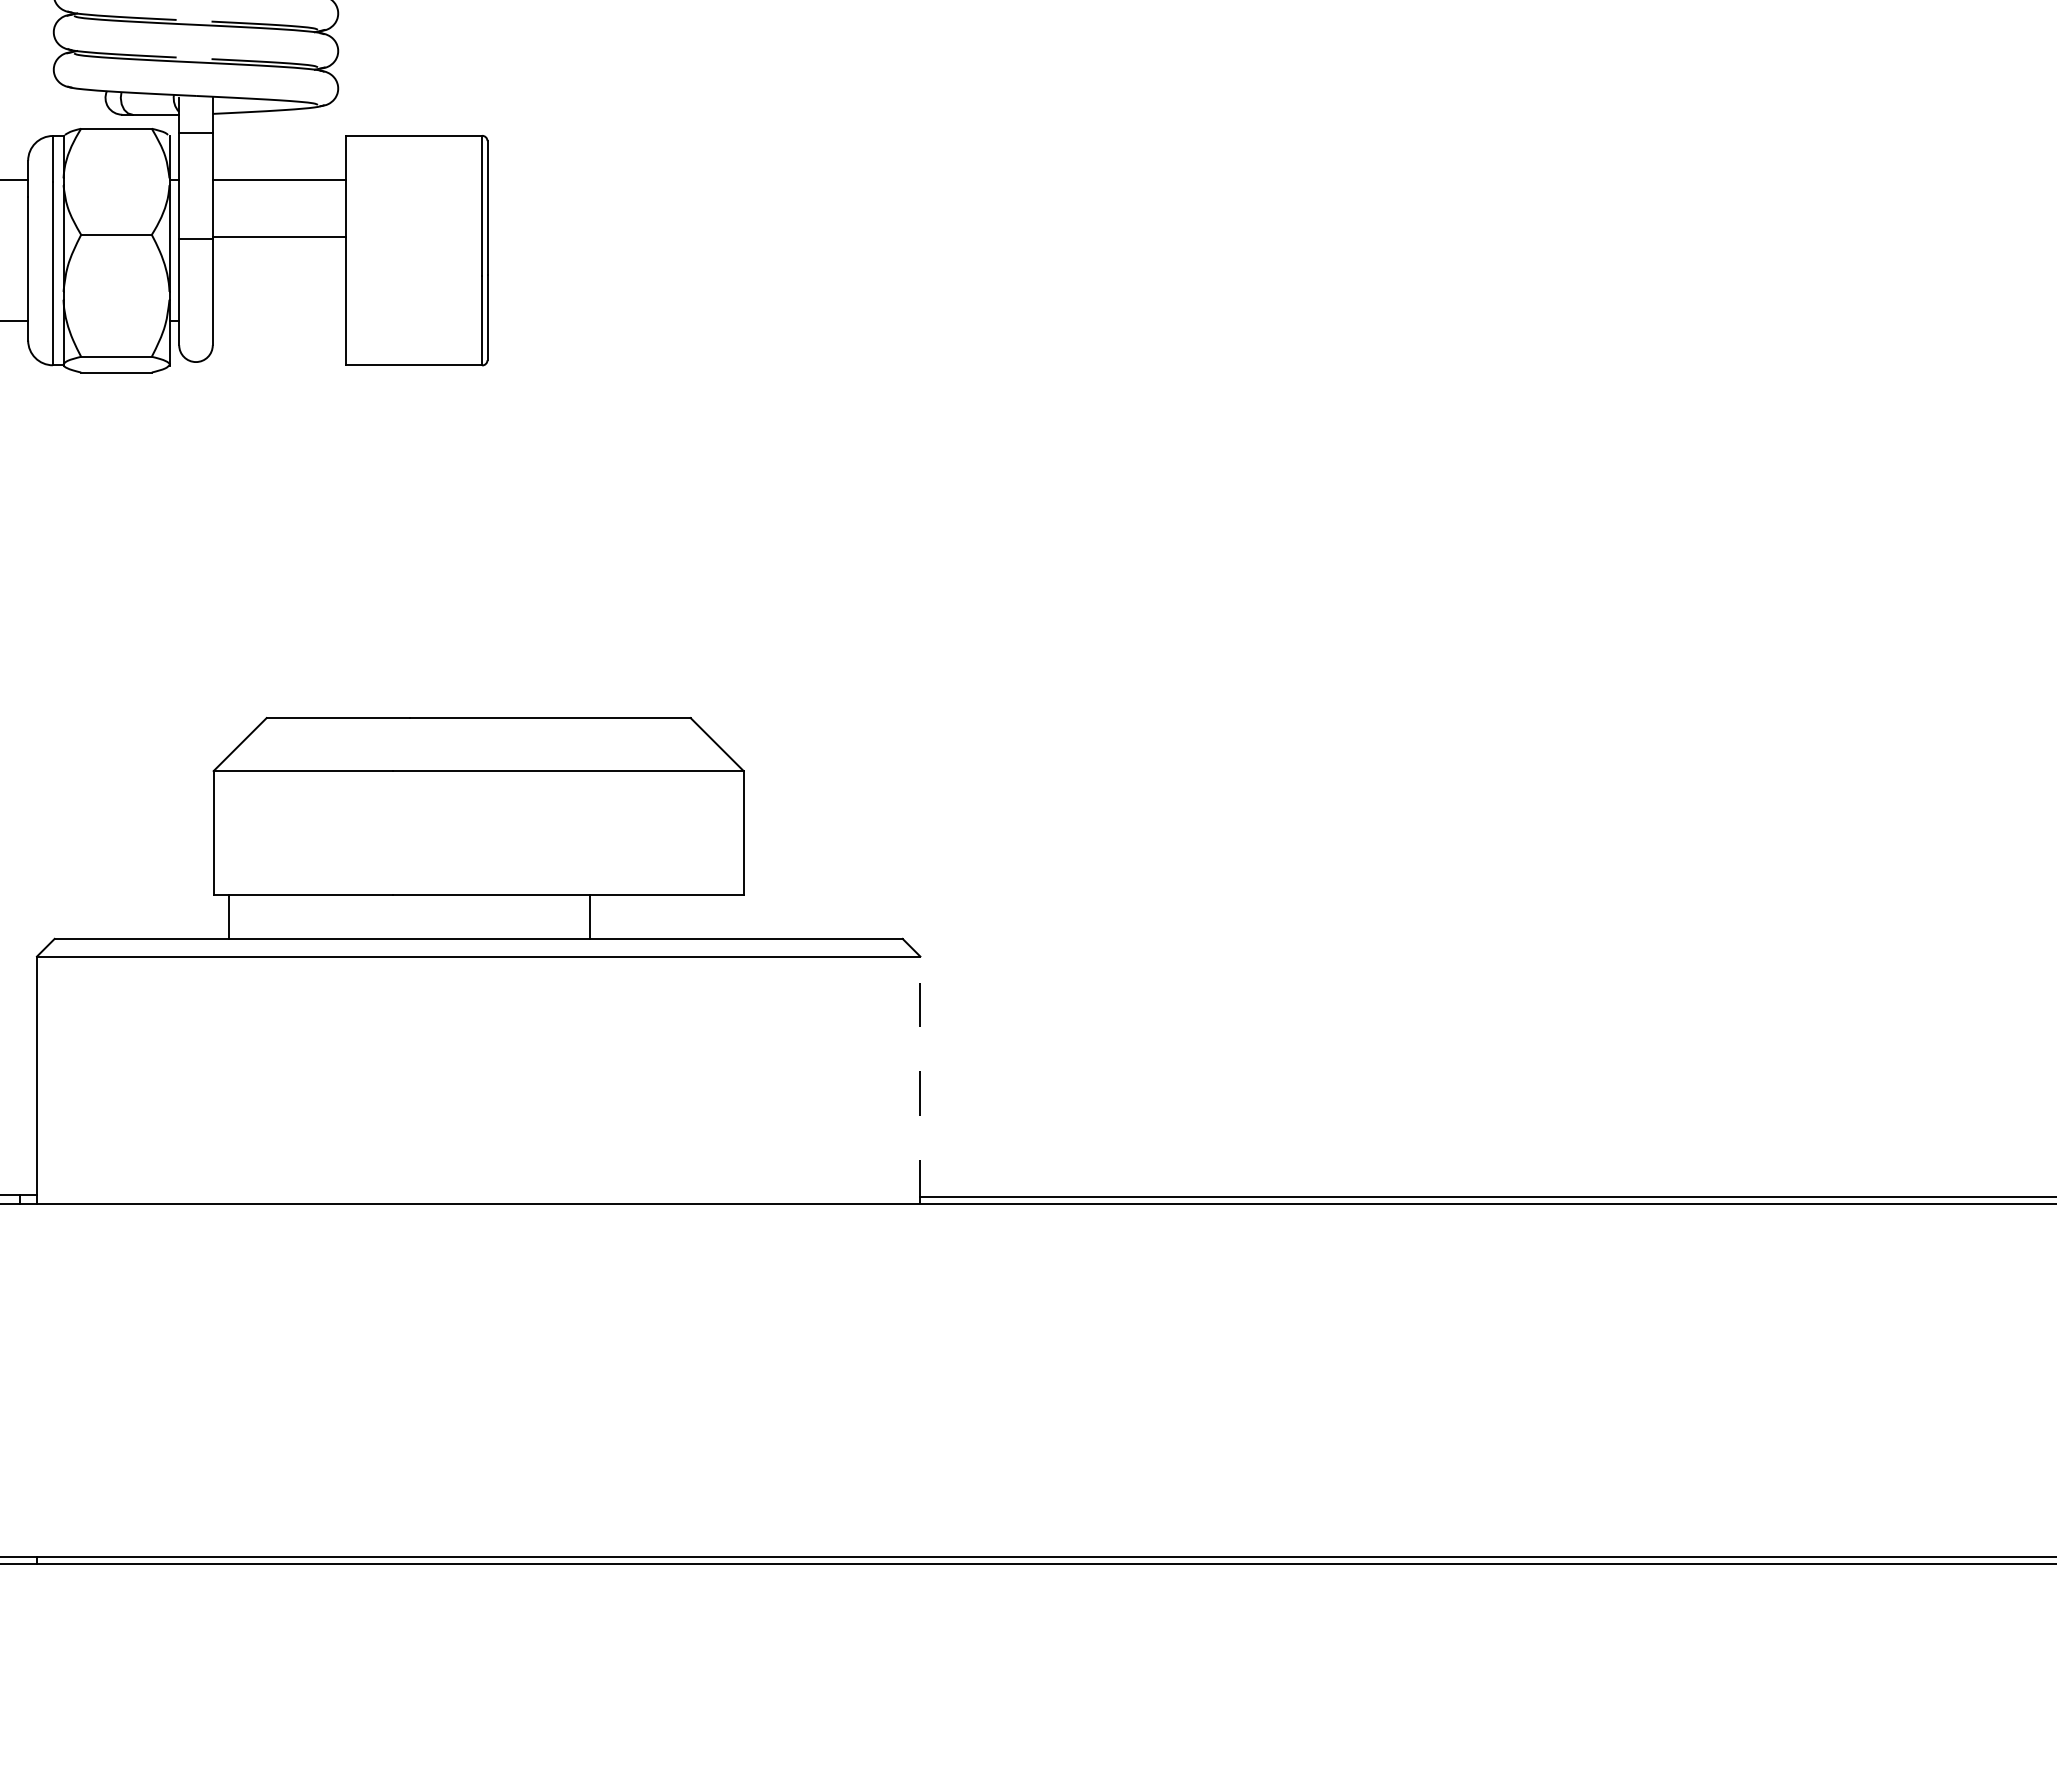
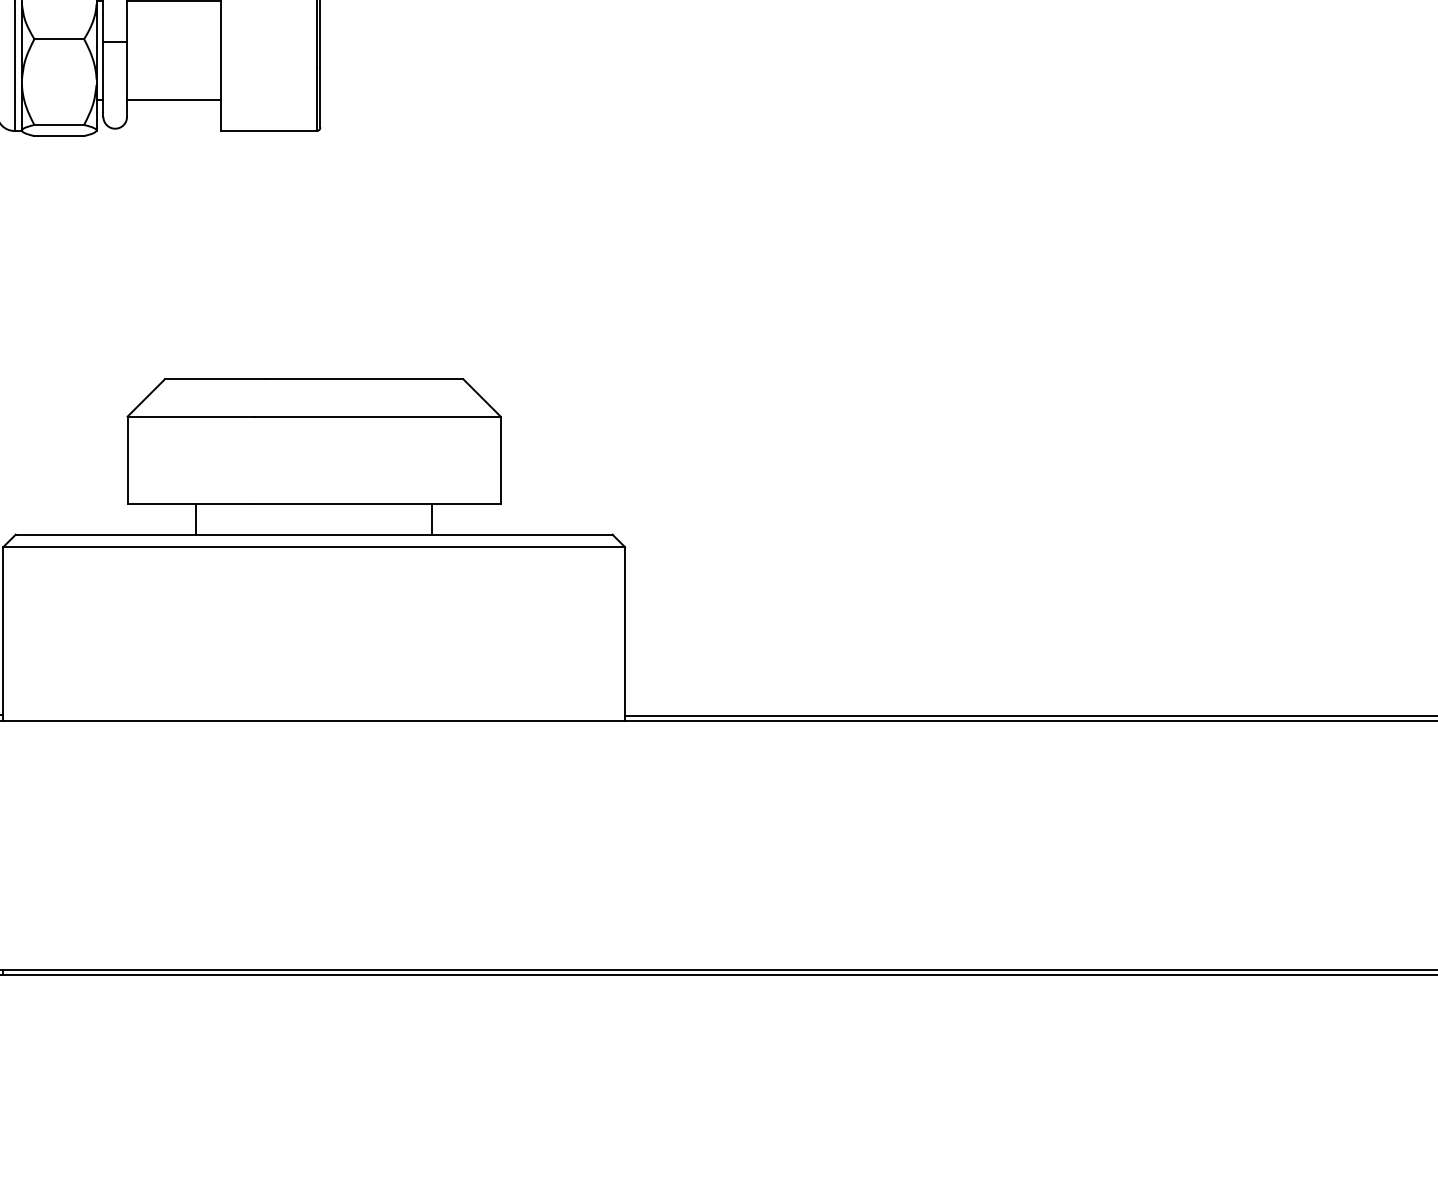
line: (279, 237) -> (173, 100), moved
line: (228, 916) -> (195, 518), moved
line: (589, 916) -> (432, 518), moved
line: (920, 1080) -> (625, 634), dashed -> solid

